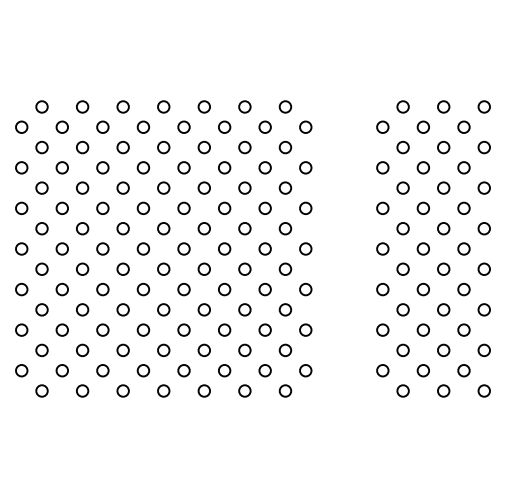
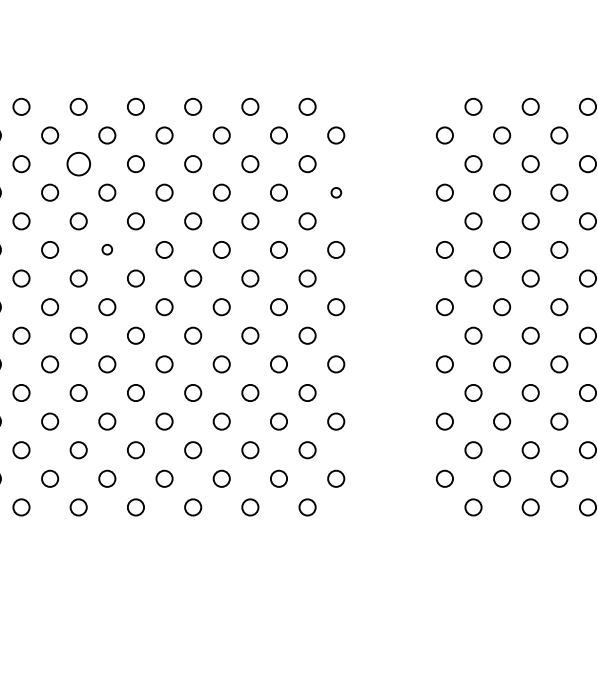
circle: (122, 147) -> (77, 164), size x1.4
circle: (305, 167) -> (335, 192), size x0.6
circle: (143, 207) -> (107, 248), size x0.6

